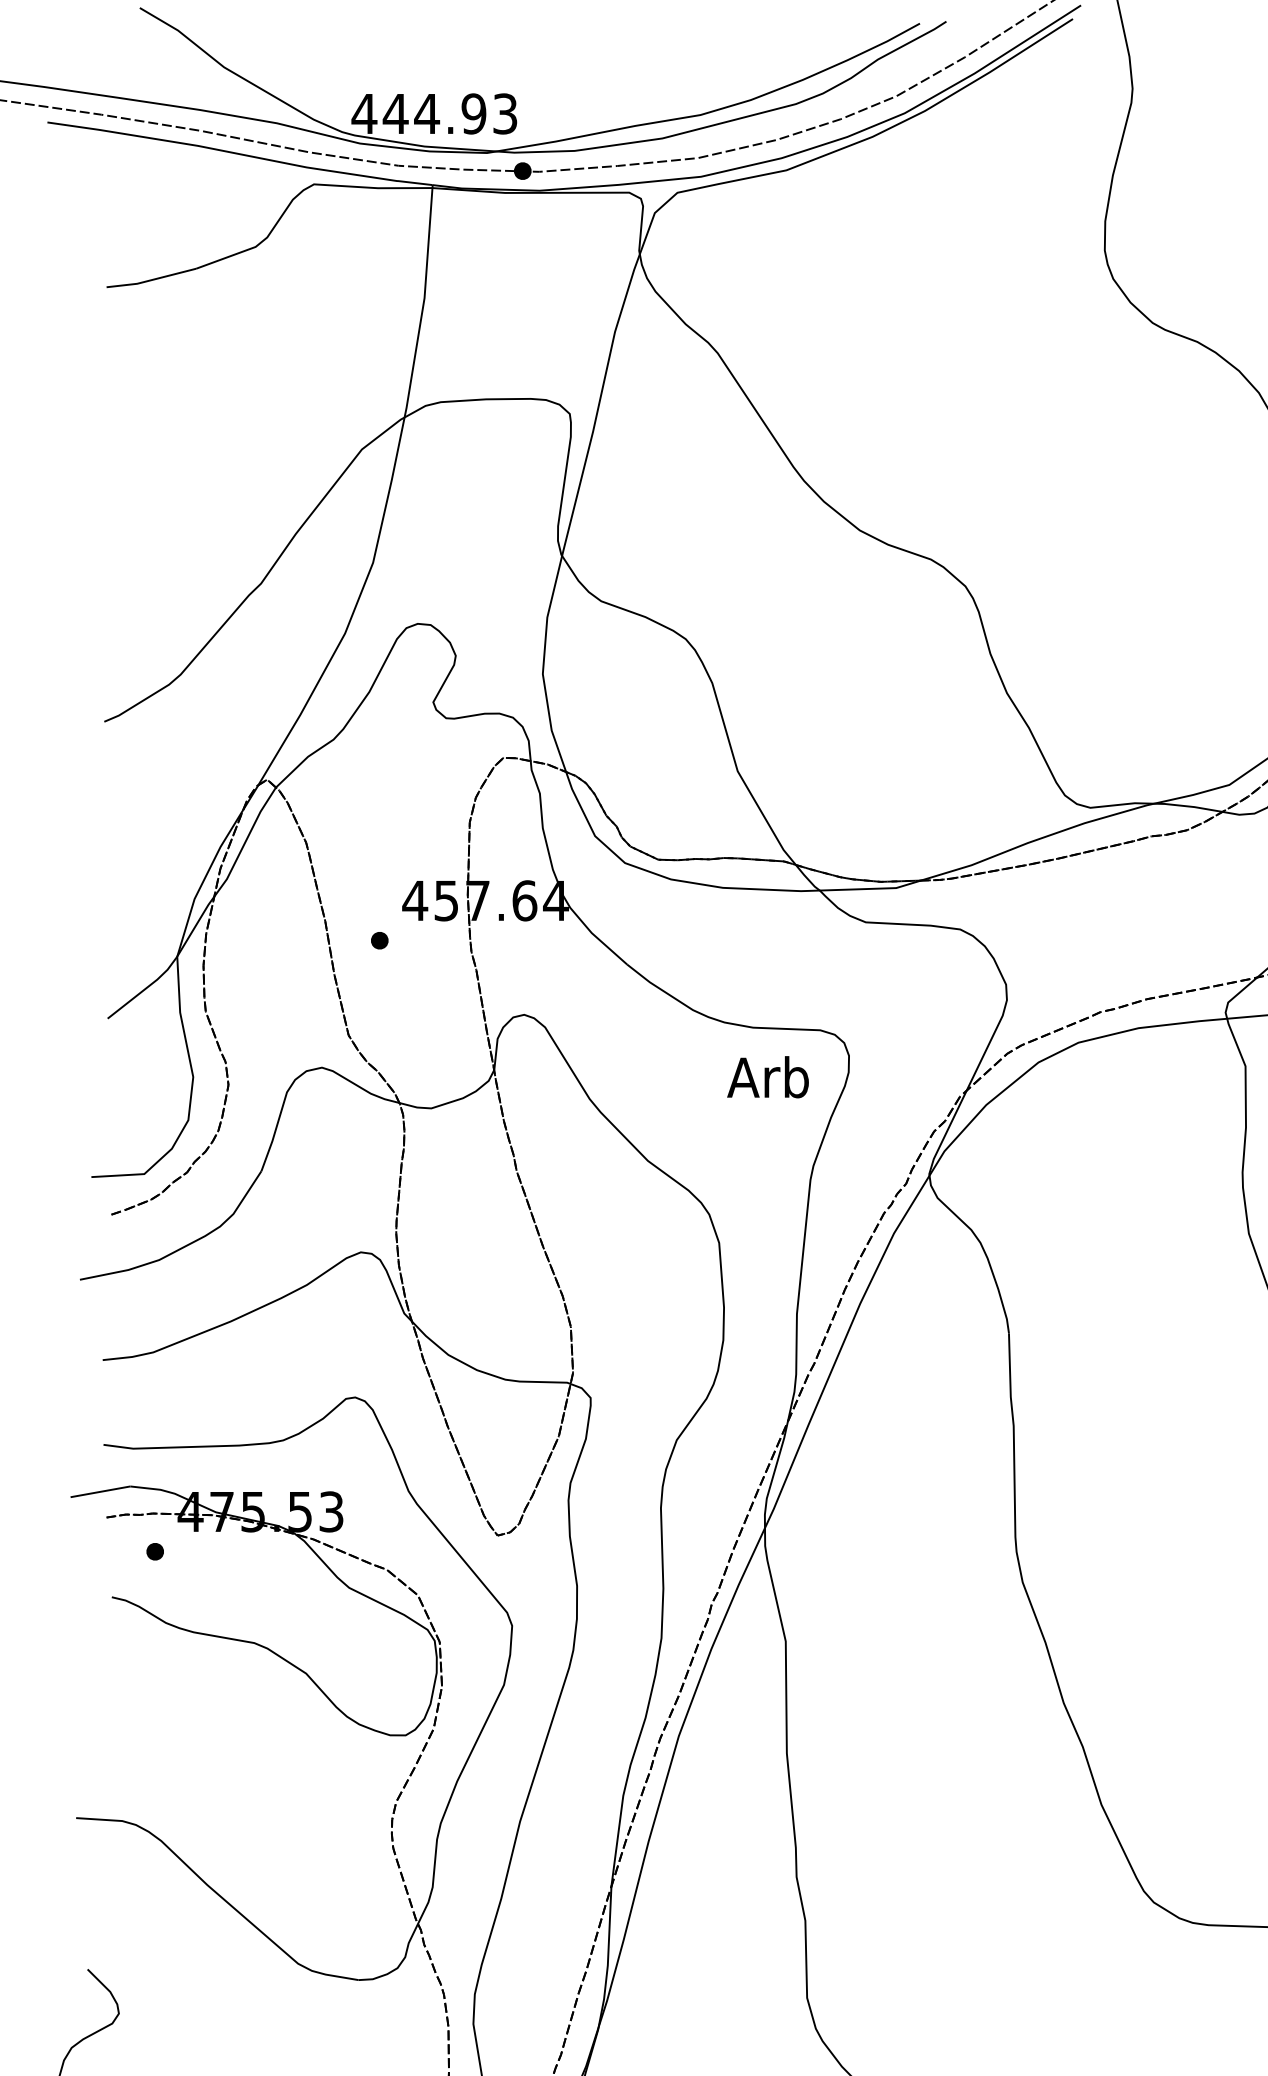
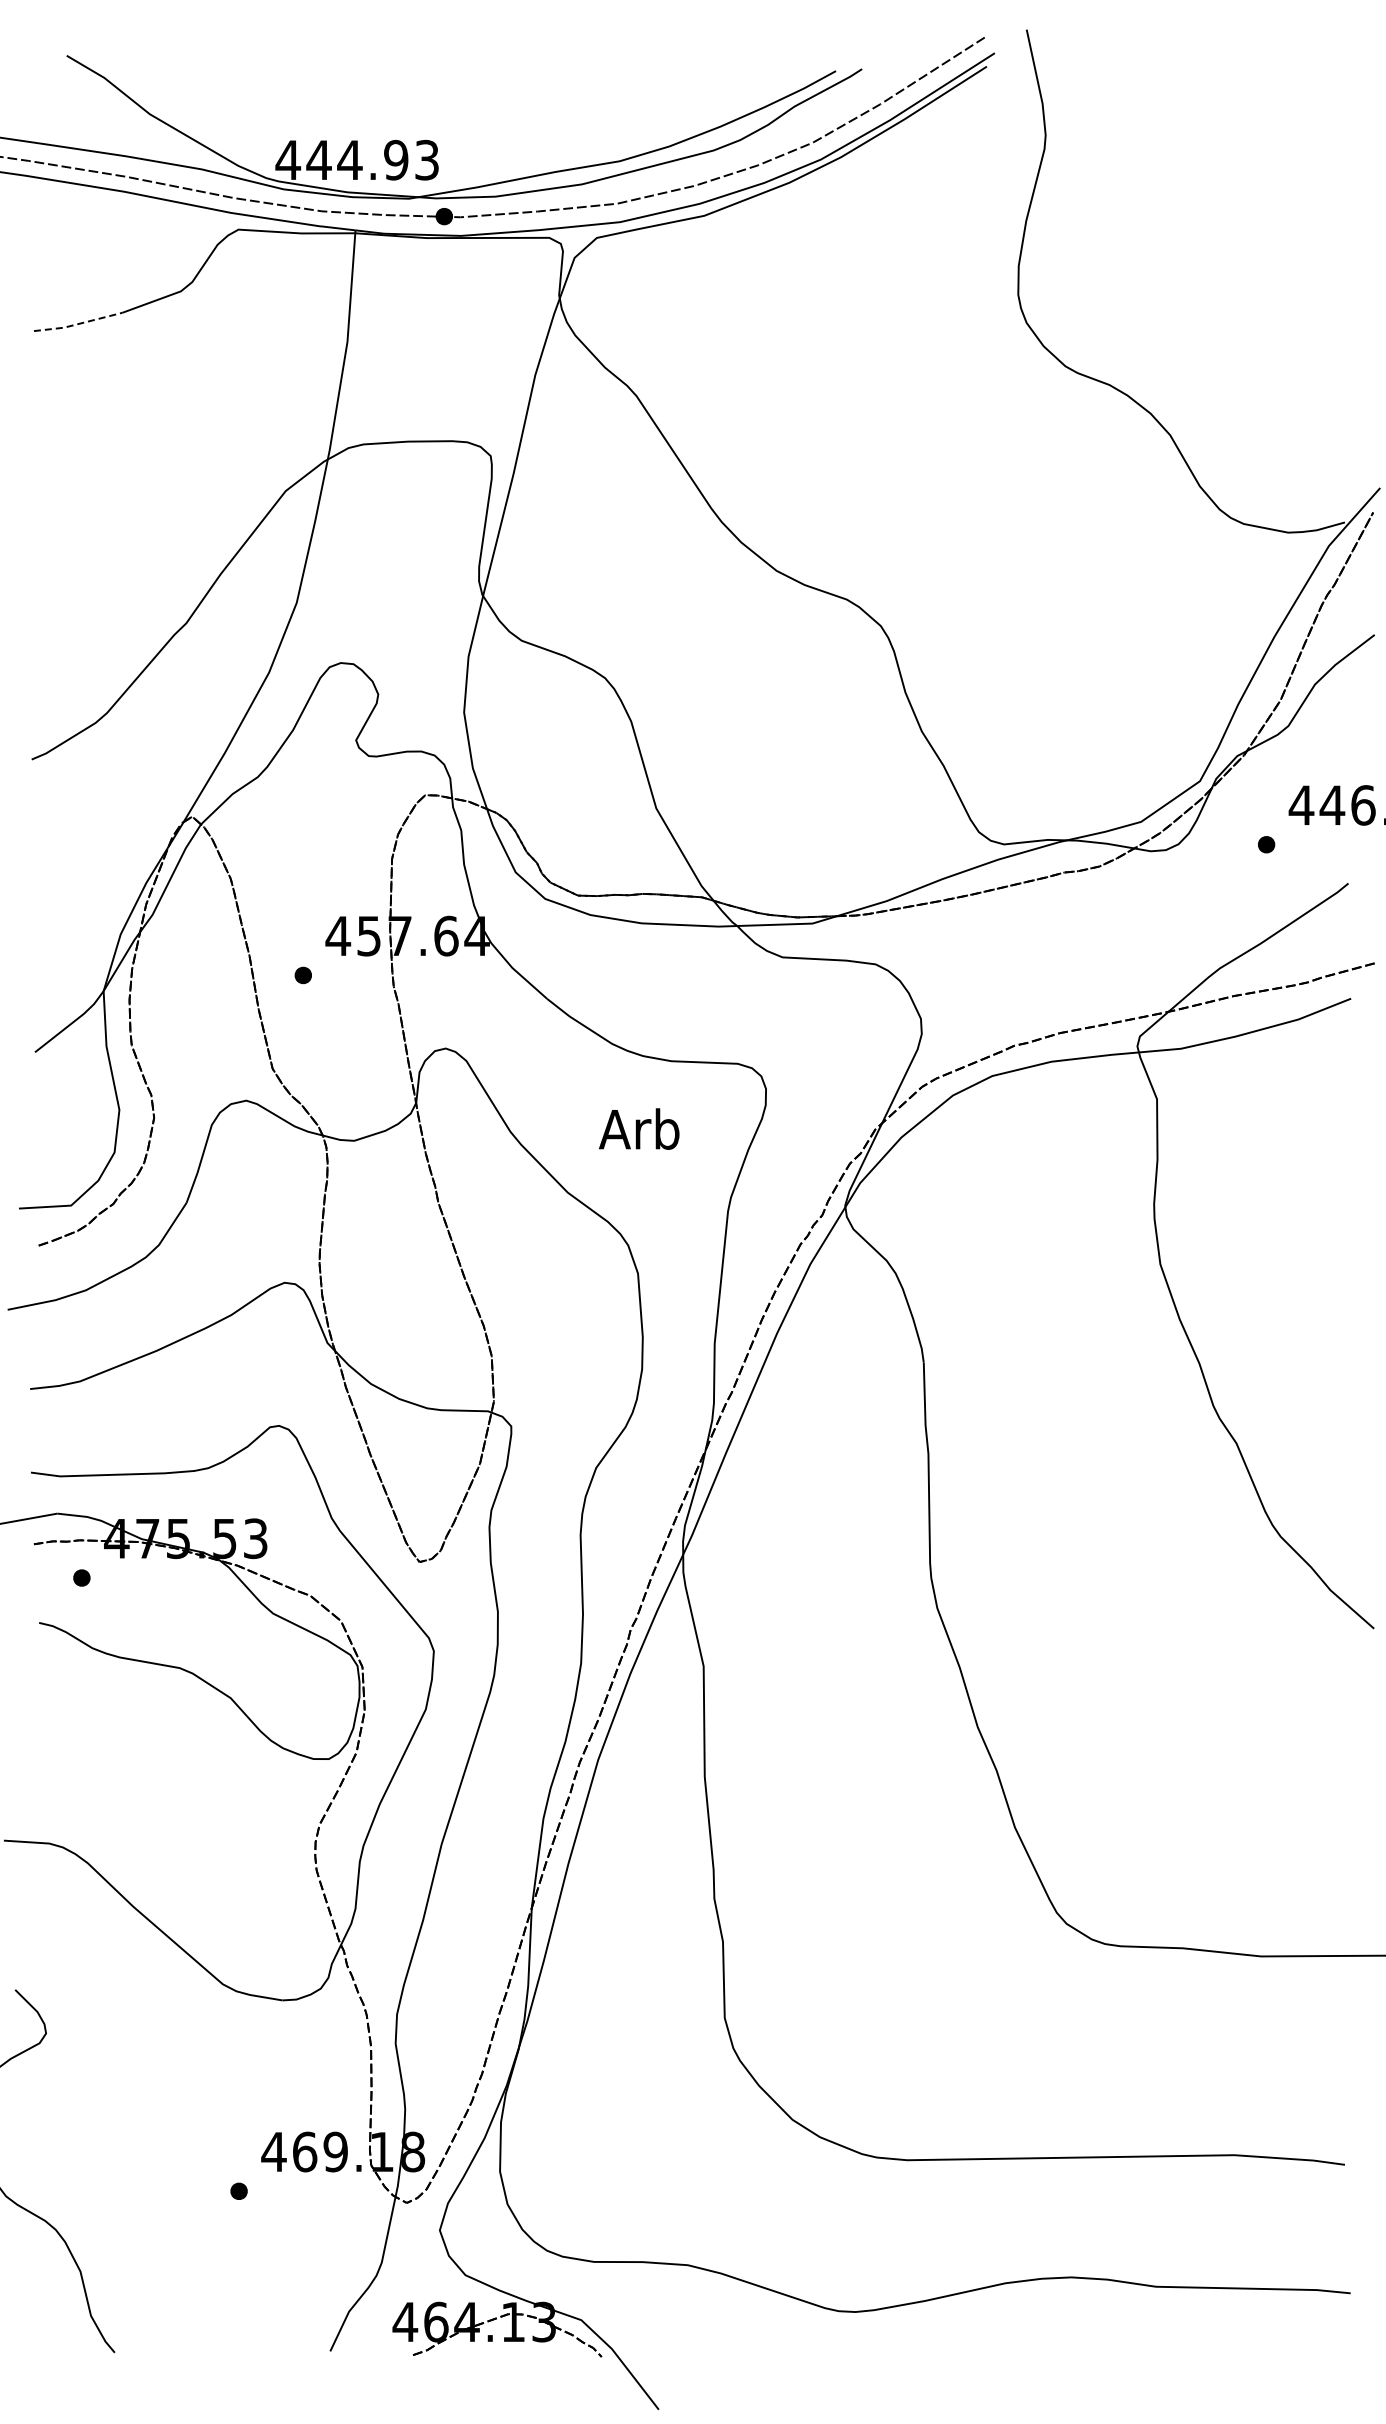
line: (150, 280) -> (77, 324), solid -> dashed
text: (768, 1076) -> (639, 1128), moved

